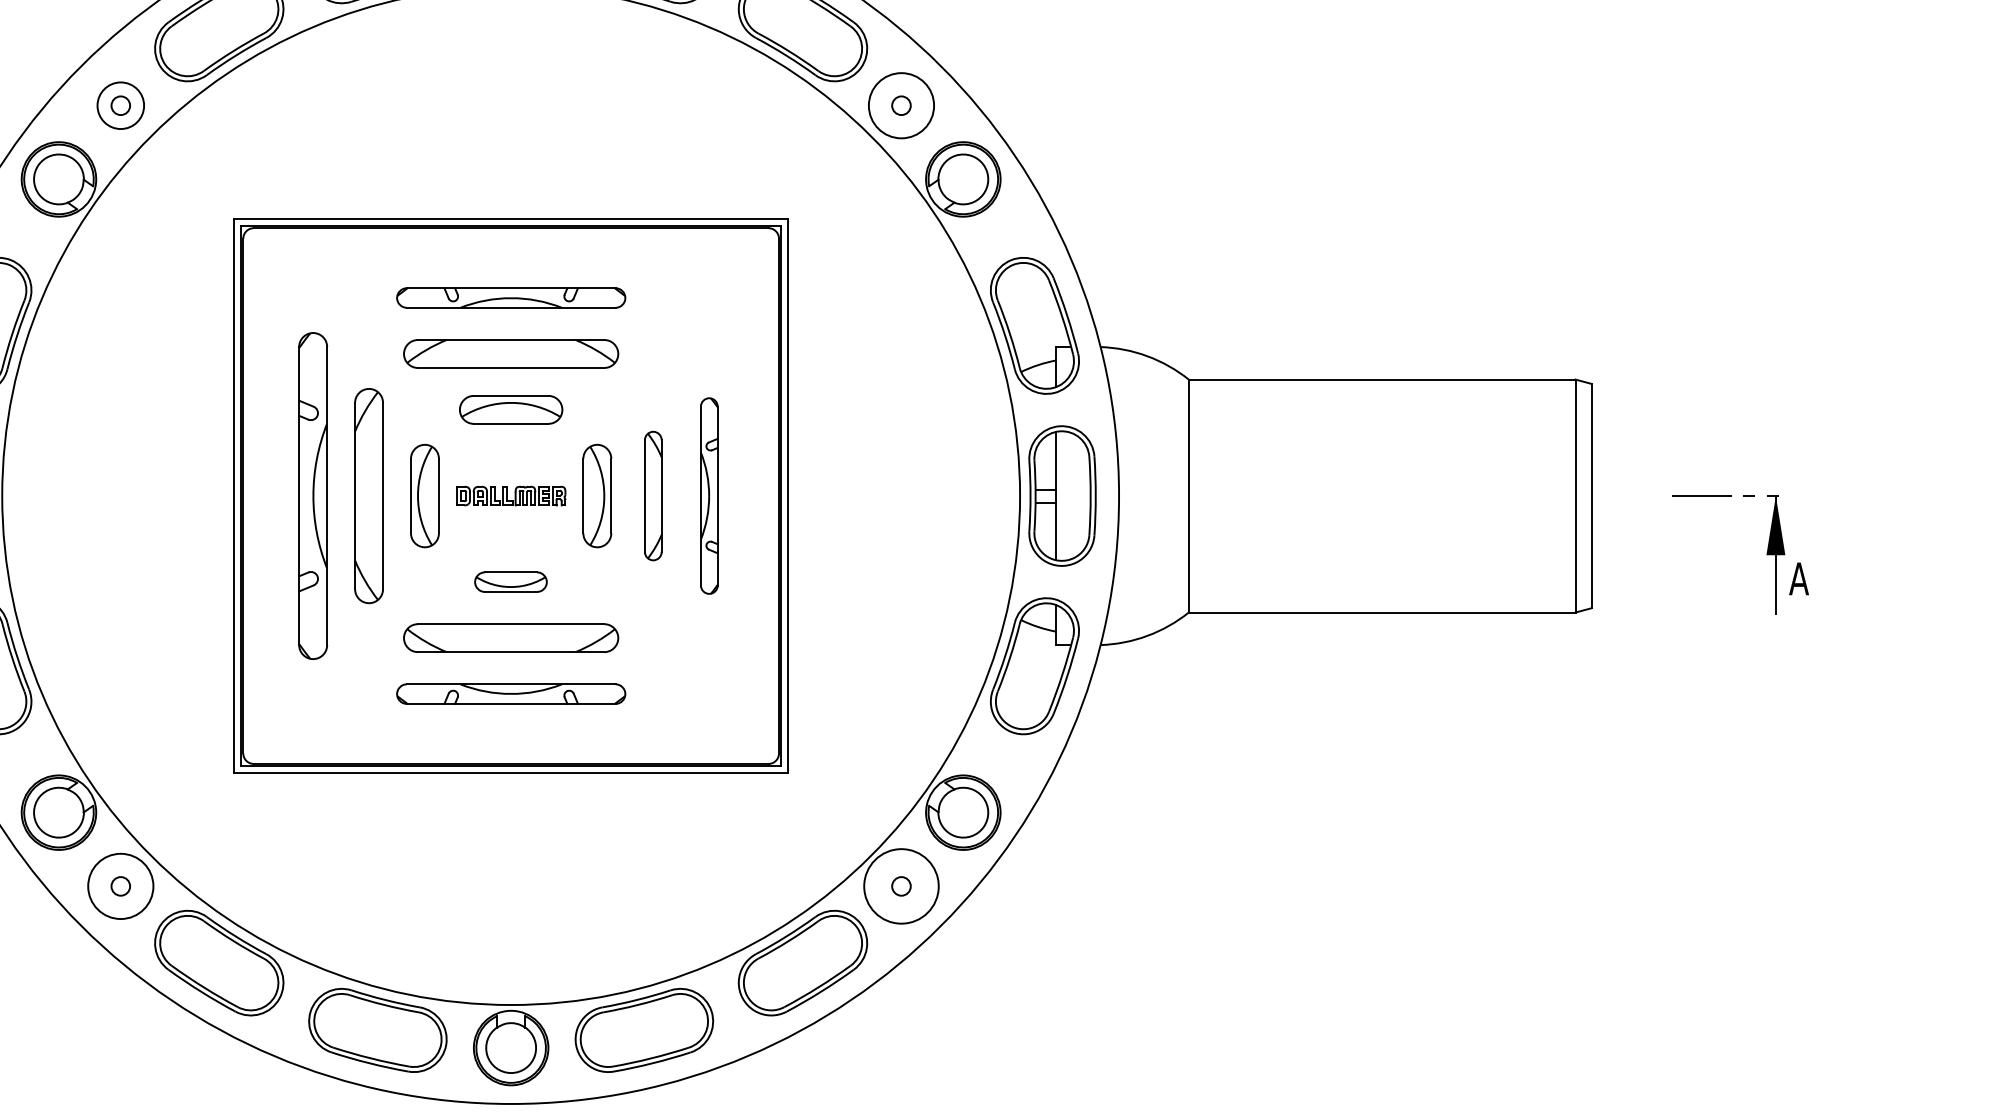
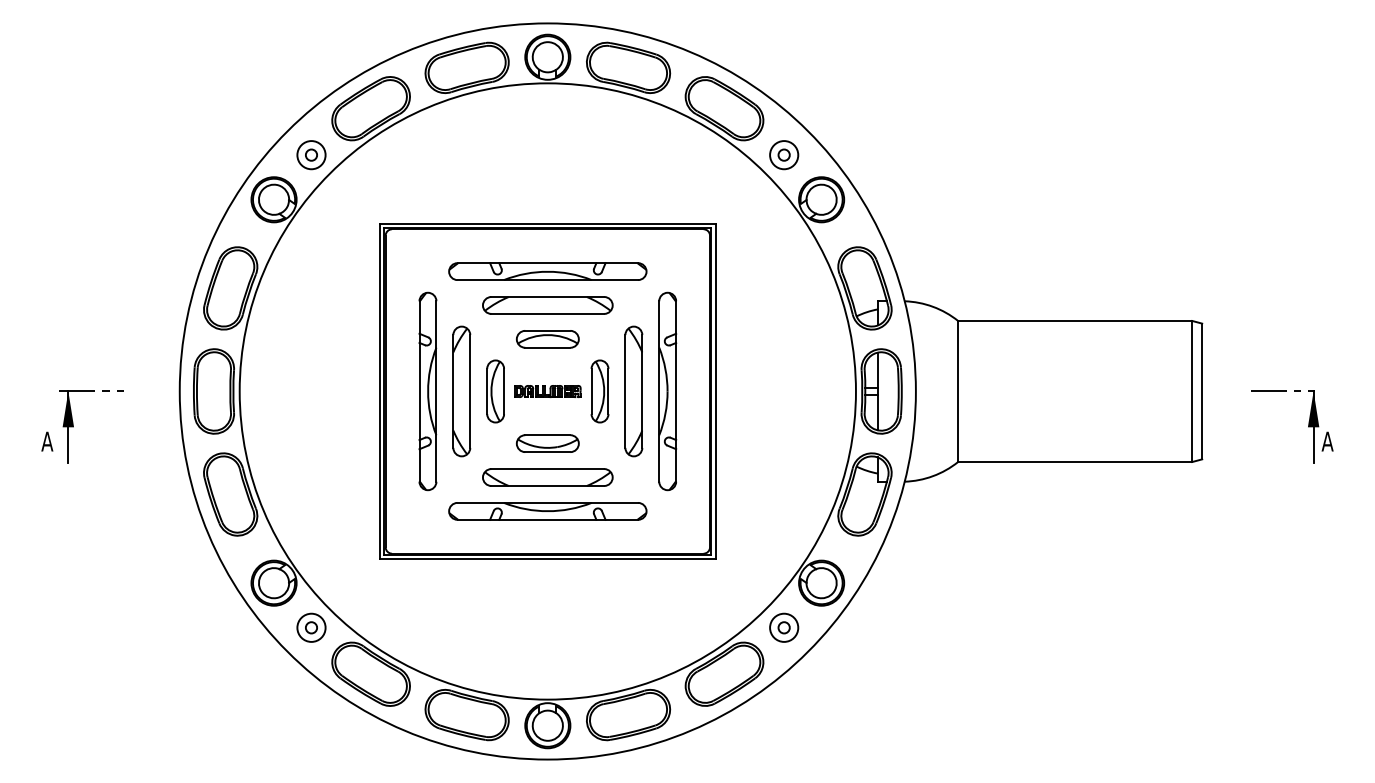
circle: (902, 106) -> (784, 155), size x0.71
part: (510, 297) -> (547, 271), size x1.43
part: (652, 496) -> (633, 391), size x1.67
part: (708, 496) -> (667, 391), size x1.67
part: (510, 581) -> (547, 443), size x1.43
part: (510, 694) -> (547, 511), size x1.43
circle: (120, 885) -> (311, 627), size x0.71
circle: (902, 885) -> (784, 627), size x0.62

